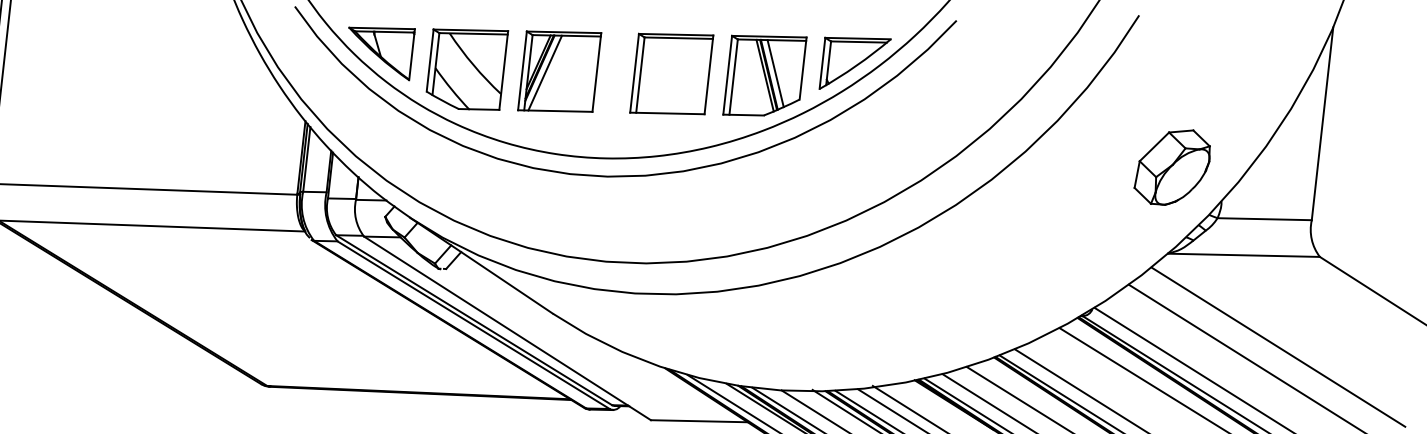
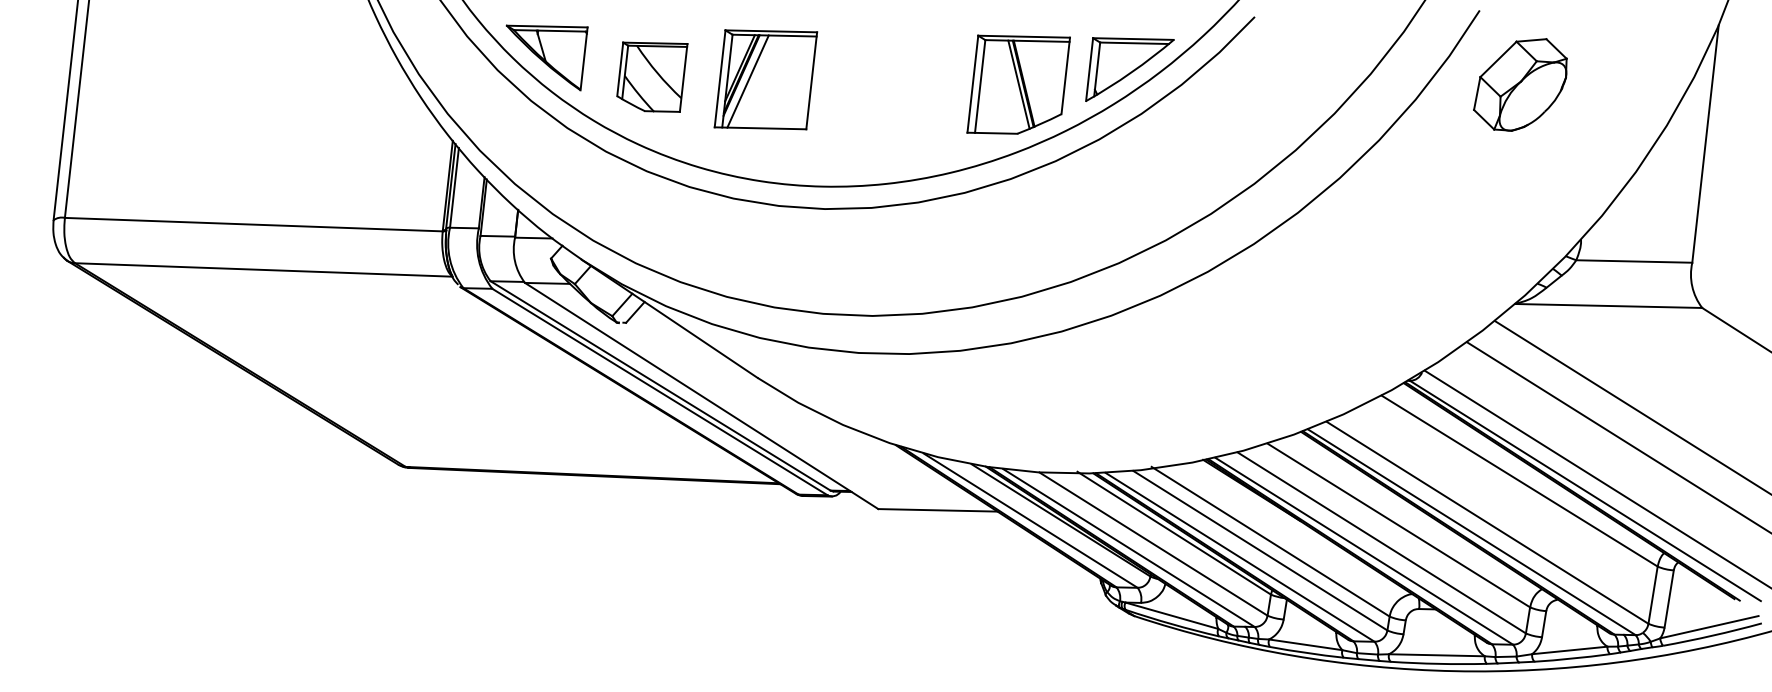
part: (467, 68) -> (652, 76), size x0.7
part: (671, 73) -> (903, 82), removed
line: (775, 73) -> (1031, 81), removed
part: (1172, 167) -> (1520, 84), moved

